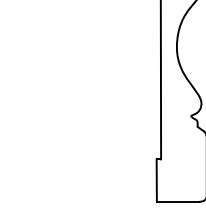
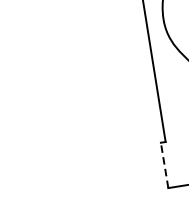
line: (156, 180) -> (164, 165), solid -> dashed

